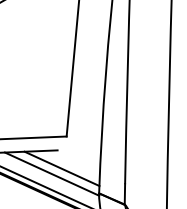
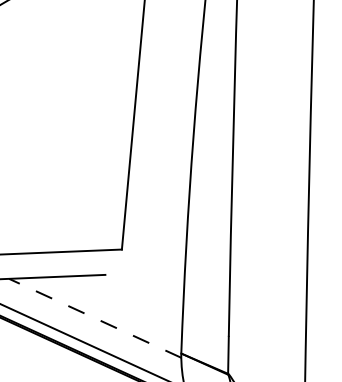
line: (61, 168) -> (112, 308), removed
line: (52, 174) -> (96, 318), solid -> dashed

